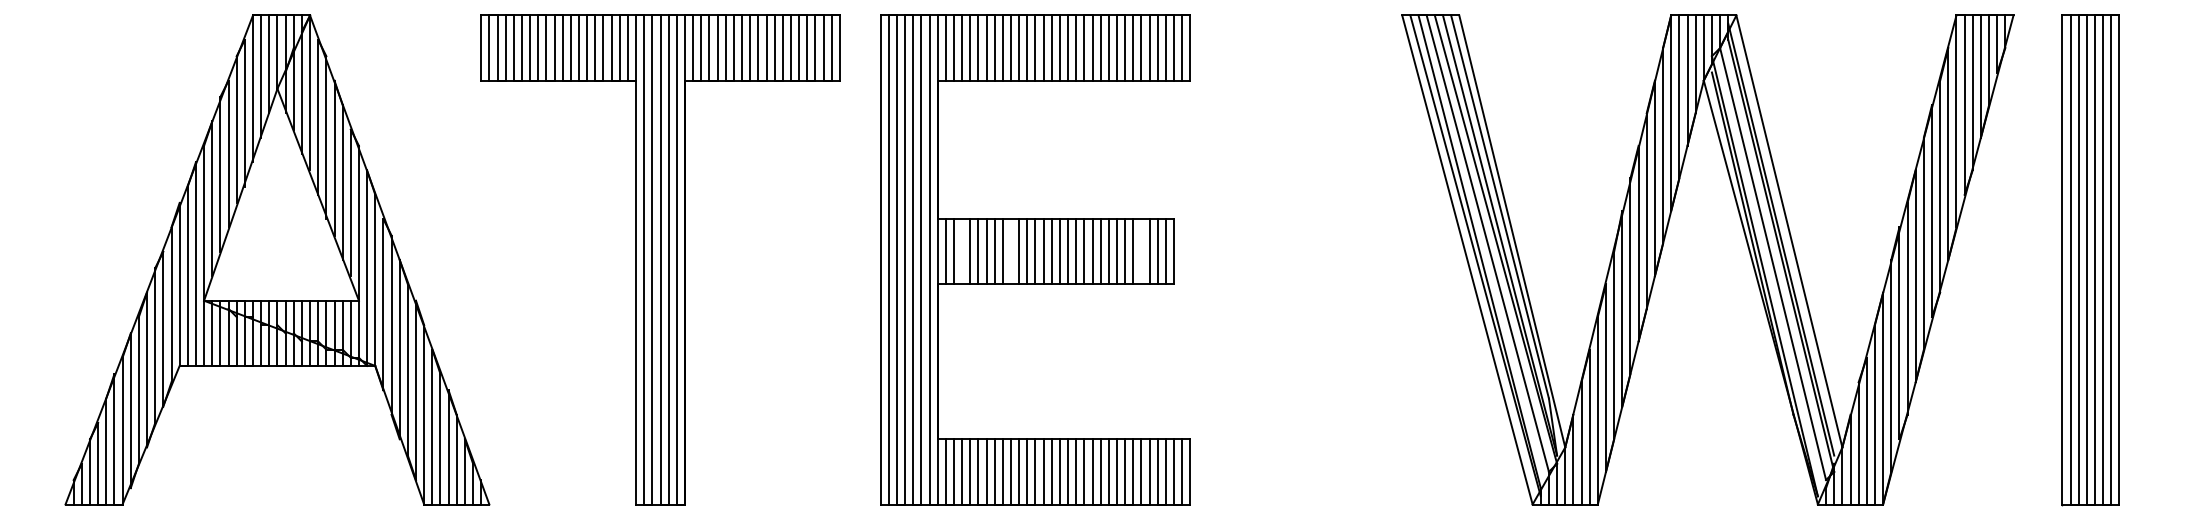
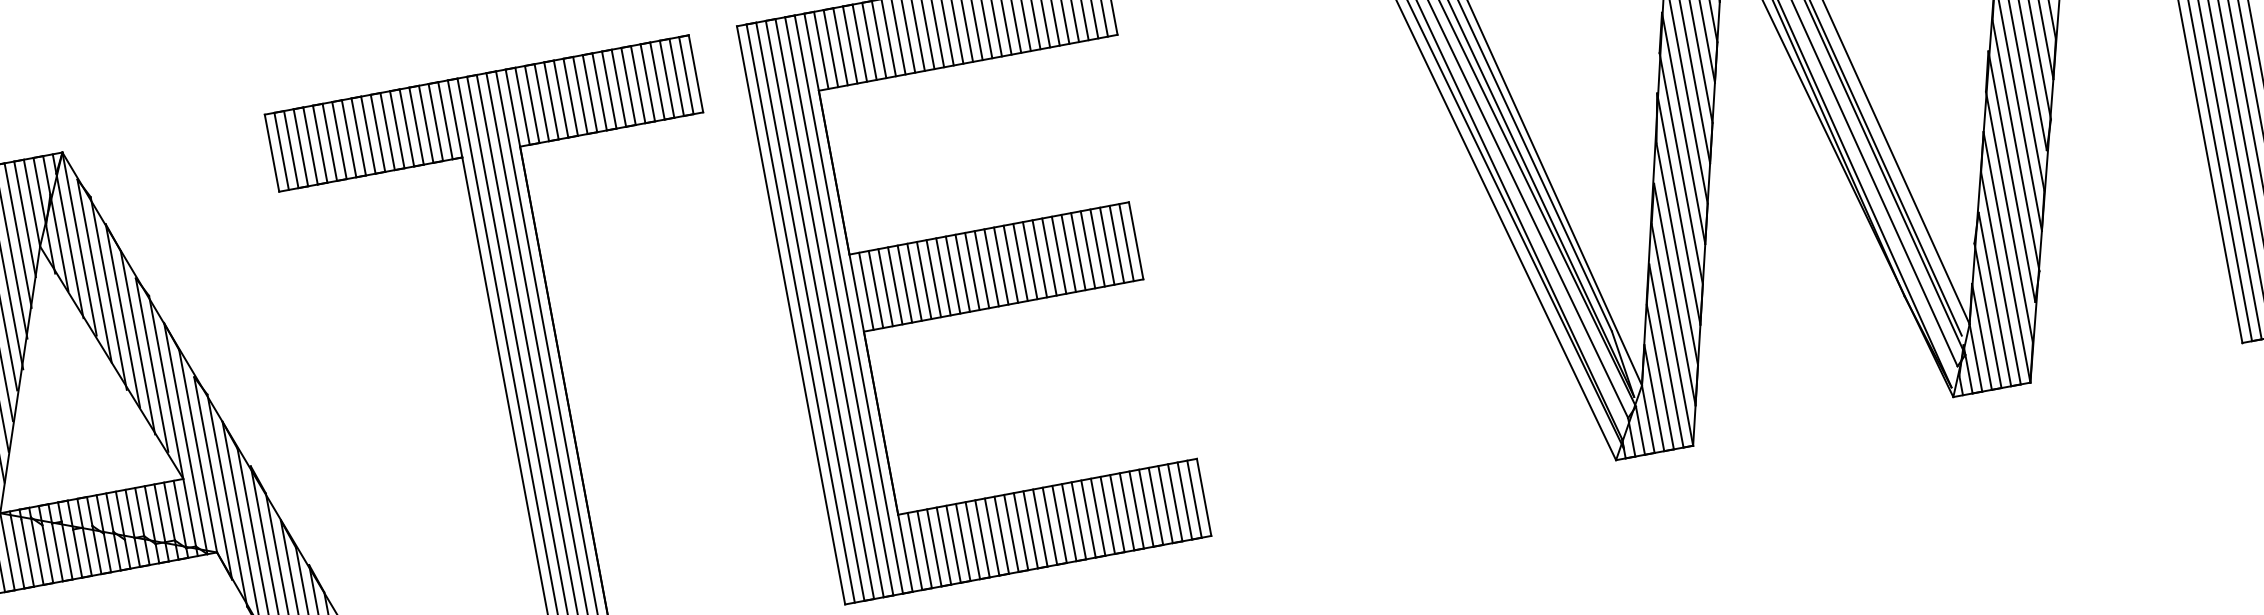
line: (962, 251) -> (886, 287), added
line: (1011, 251) -> (943, 276), added
line: (1141, 251) -> (1097, 247), added

